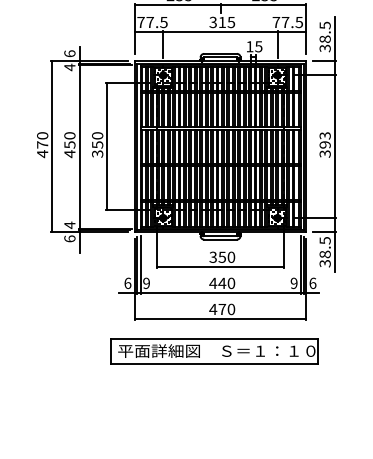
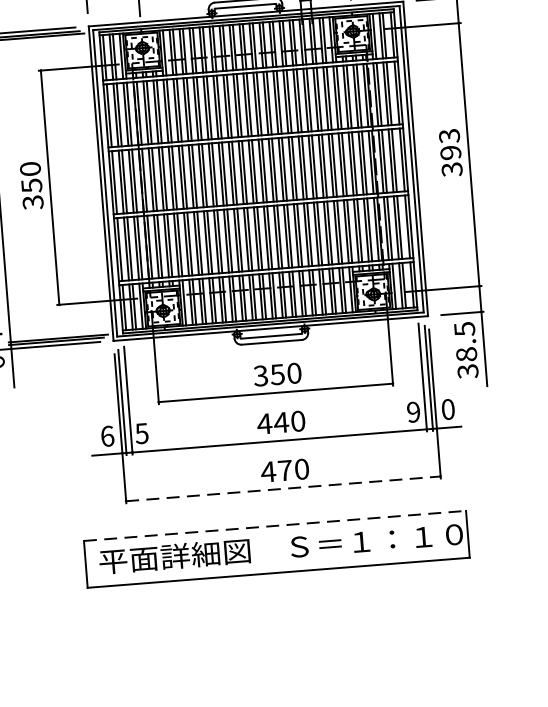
text: (146, 282) -> (141, 431), 9 -> 5
text: (312, 282) -> (447, 407), 6 -> 0
line: (221, 319) -> (285, 489), solid -> dashed
line: (214, 338) -> (275, 525), solid -> dashed

